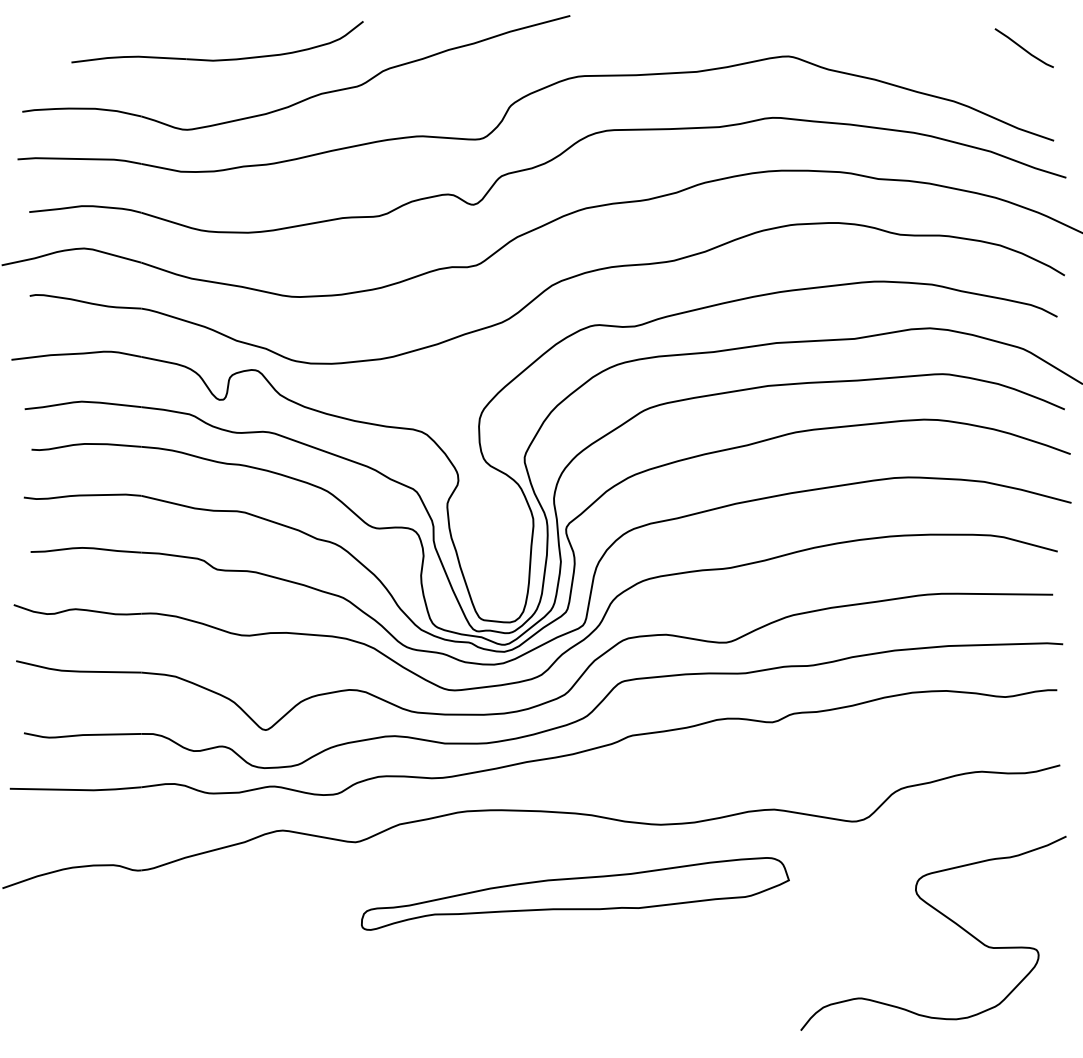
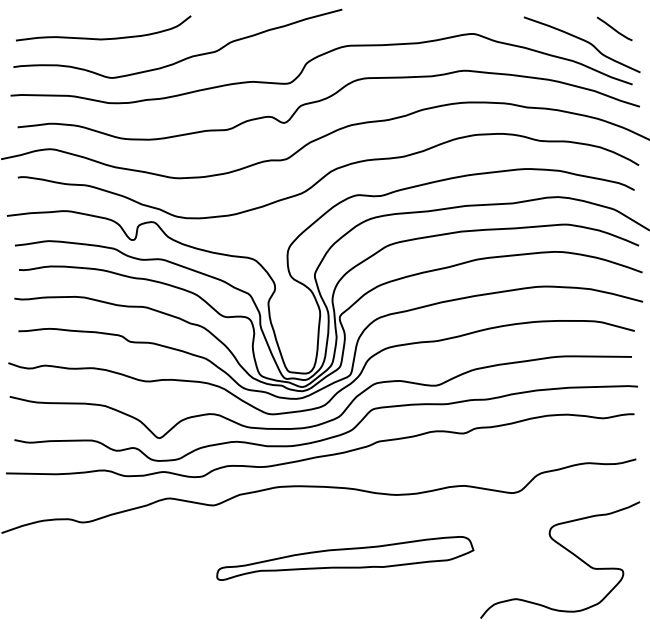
part: (217, 59) -> (103, 38), moved
curve: (972, 69) -> (583, 41), added
part: (575, 893) -> (345, 558), moved

